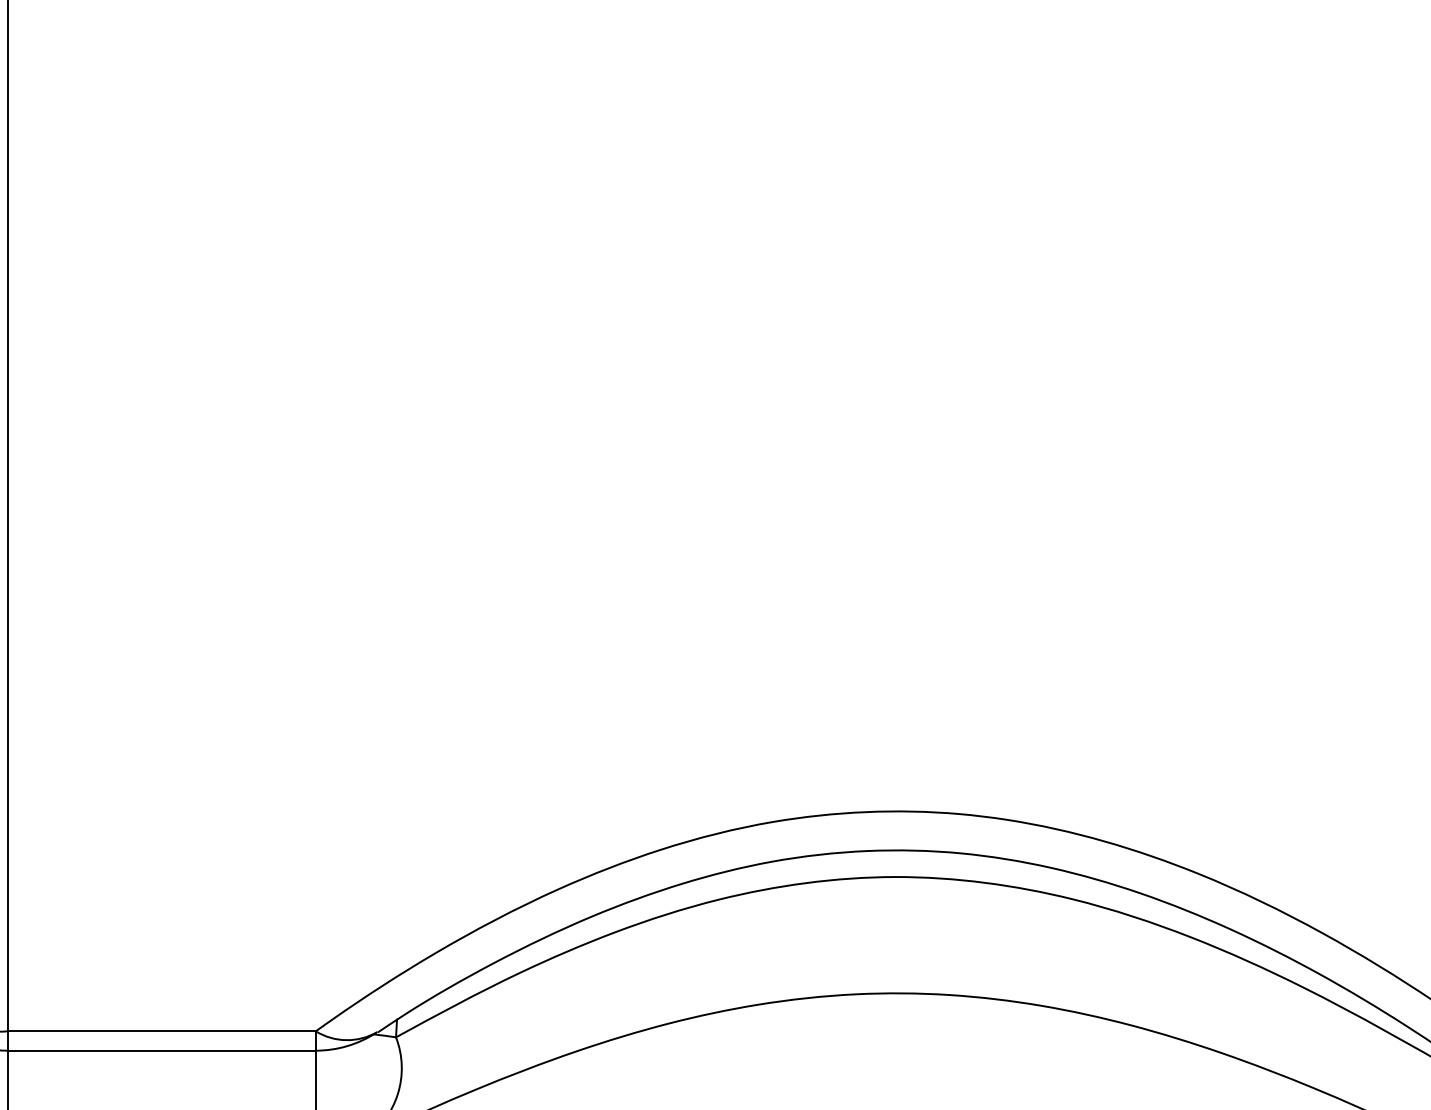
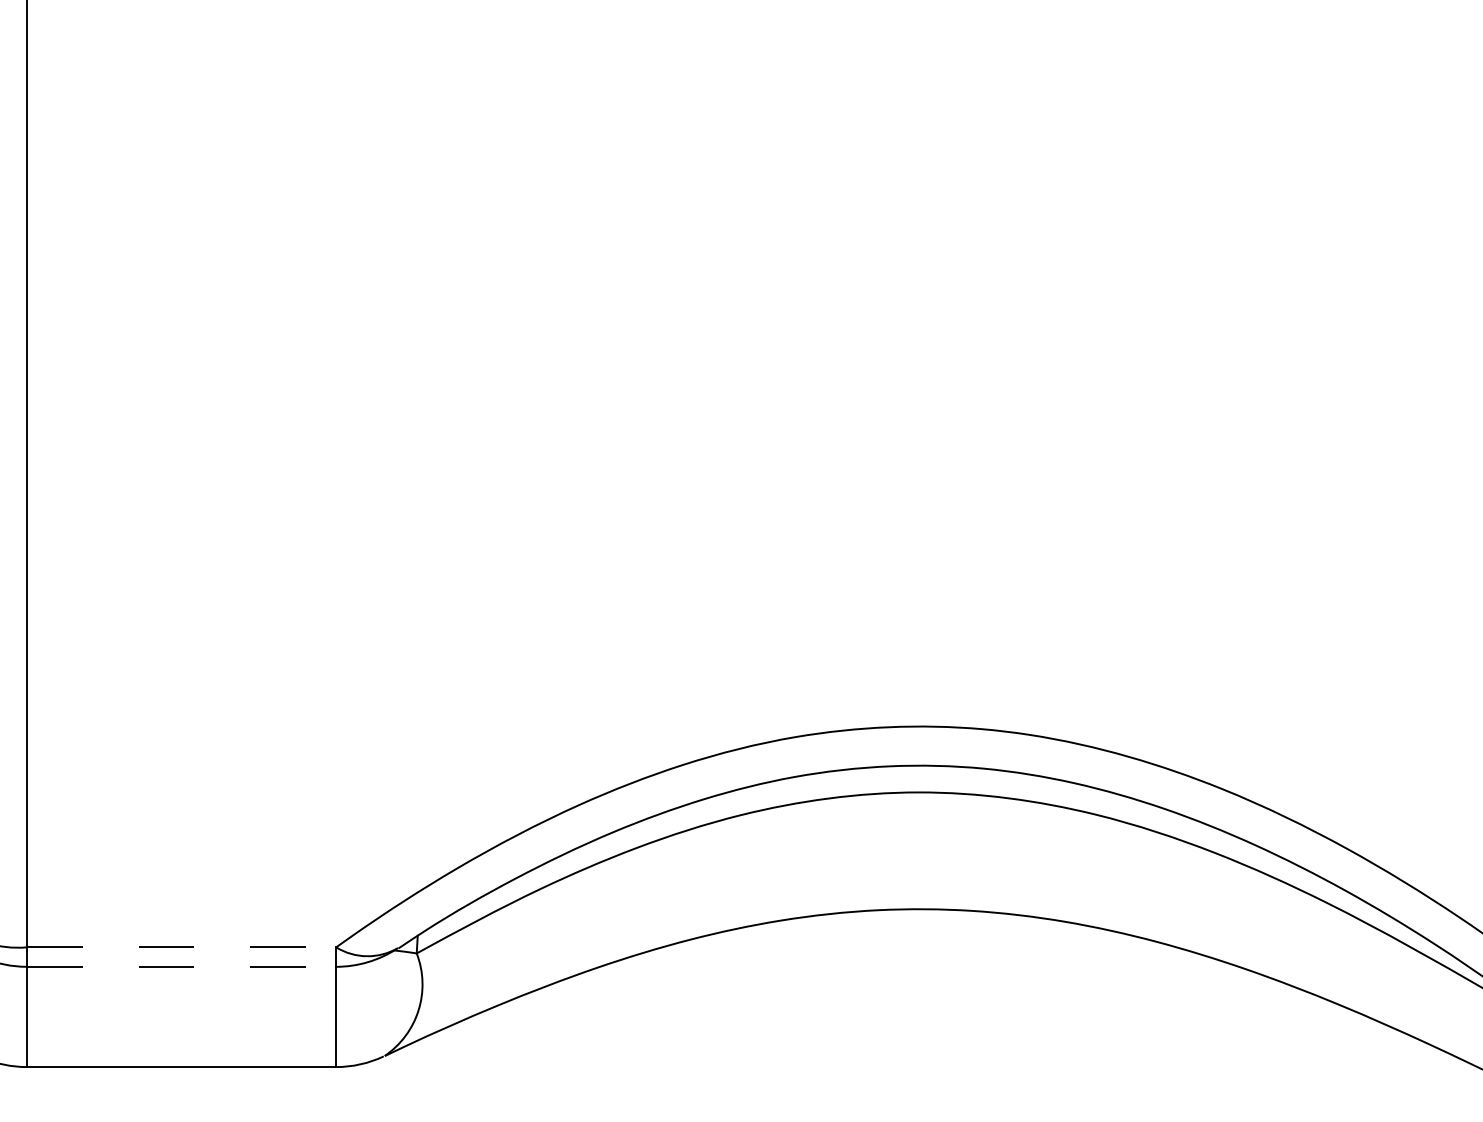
line: (161, 1031) -> (181, 947), solid -> dashed
line: (161, 1050) -> (181, 966), solid -> dashed

